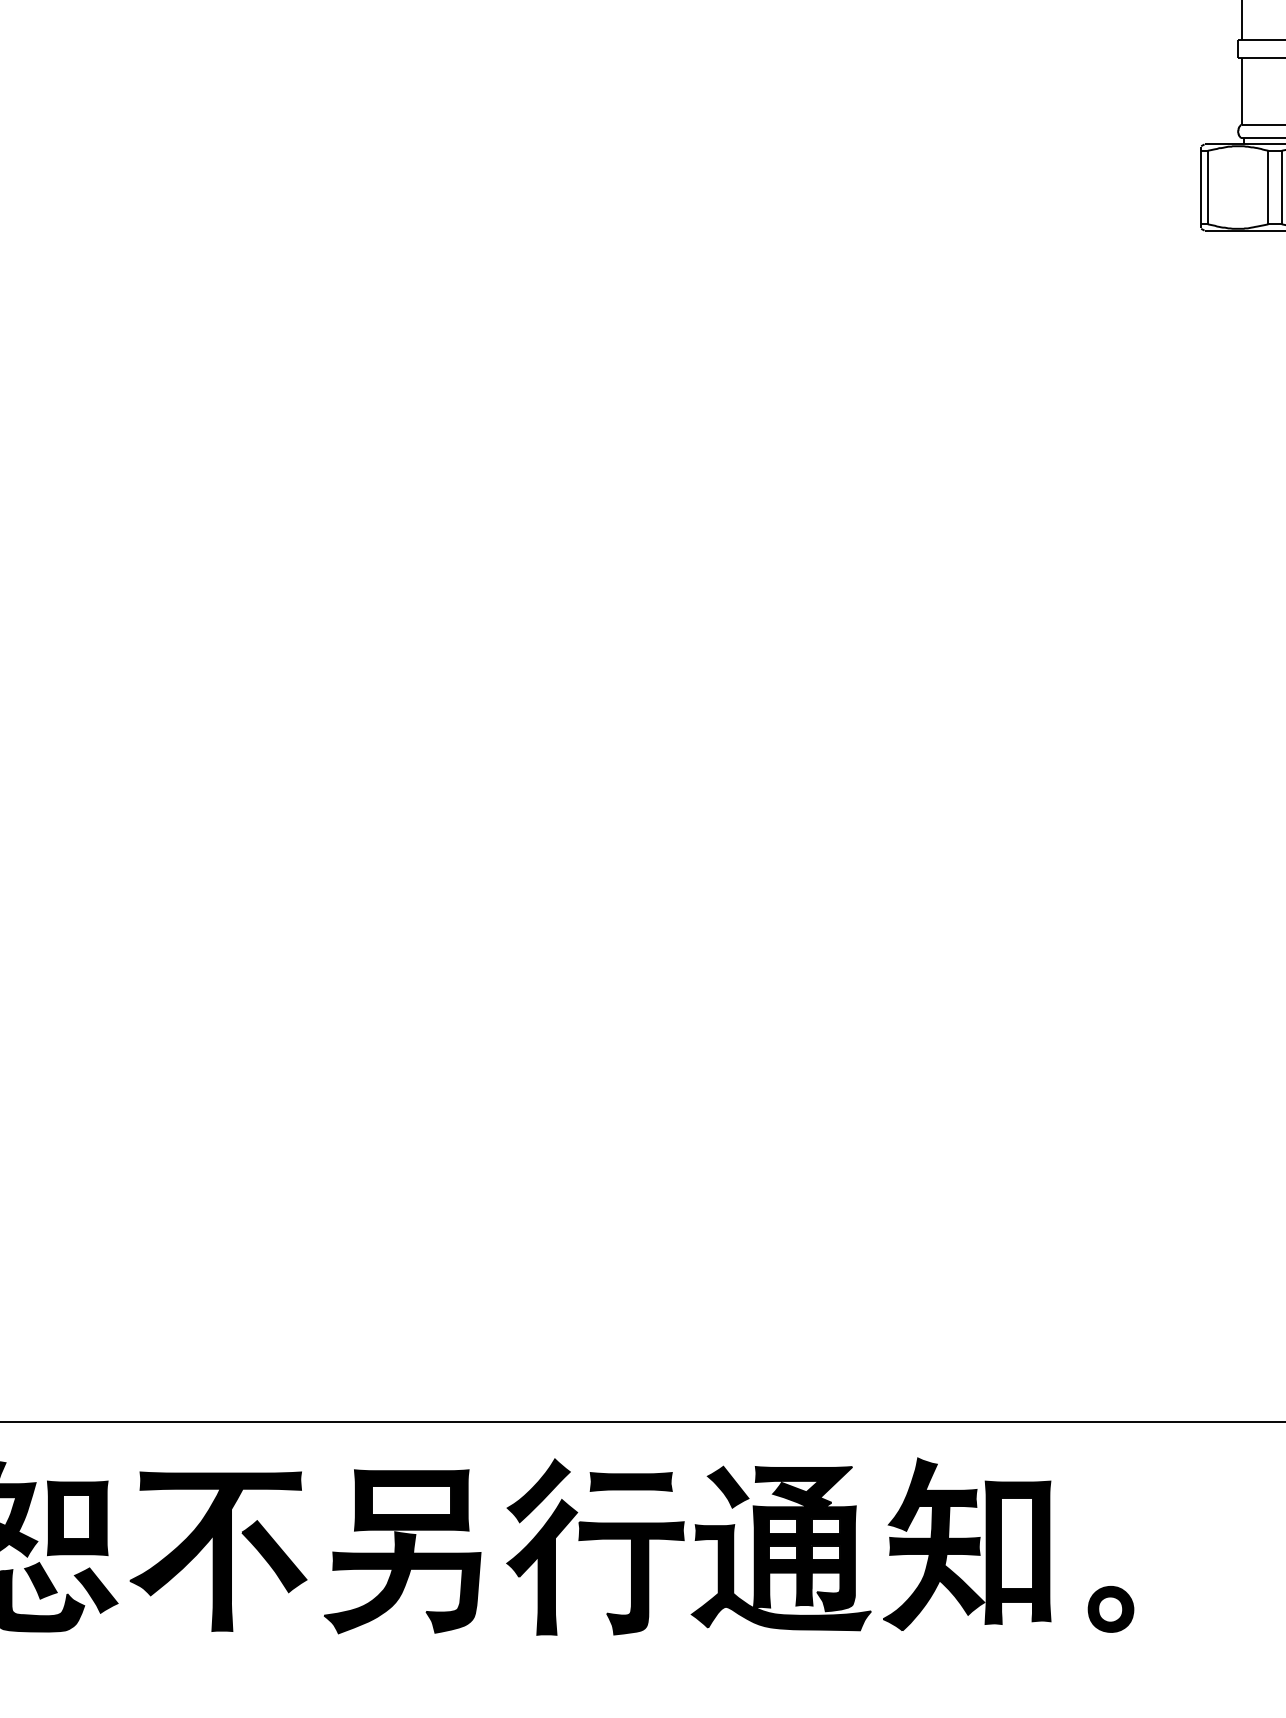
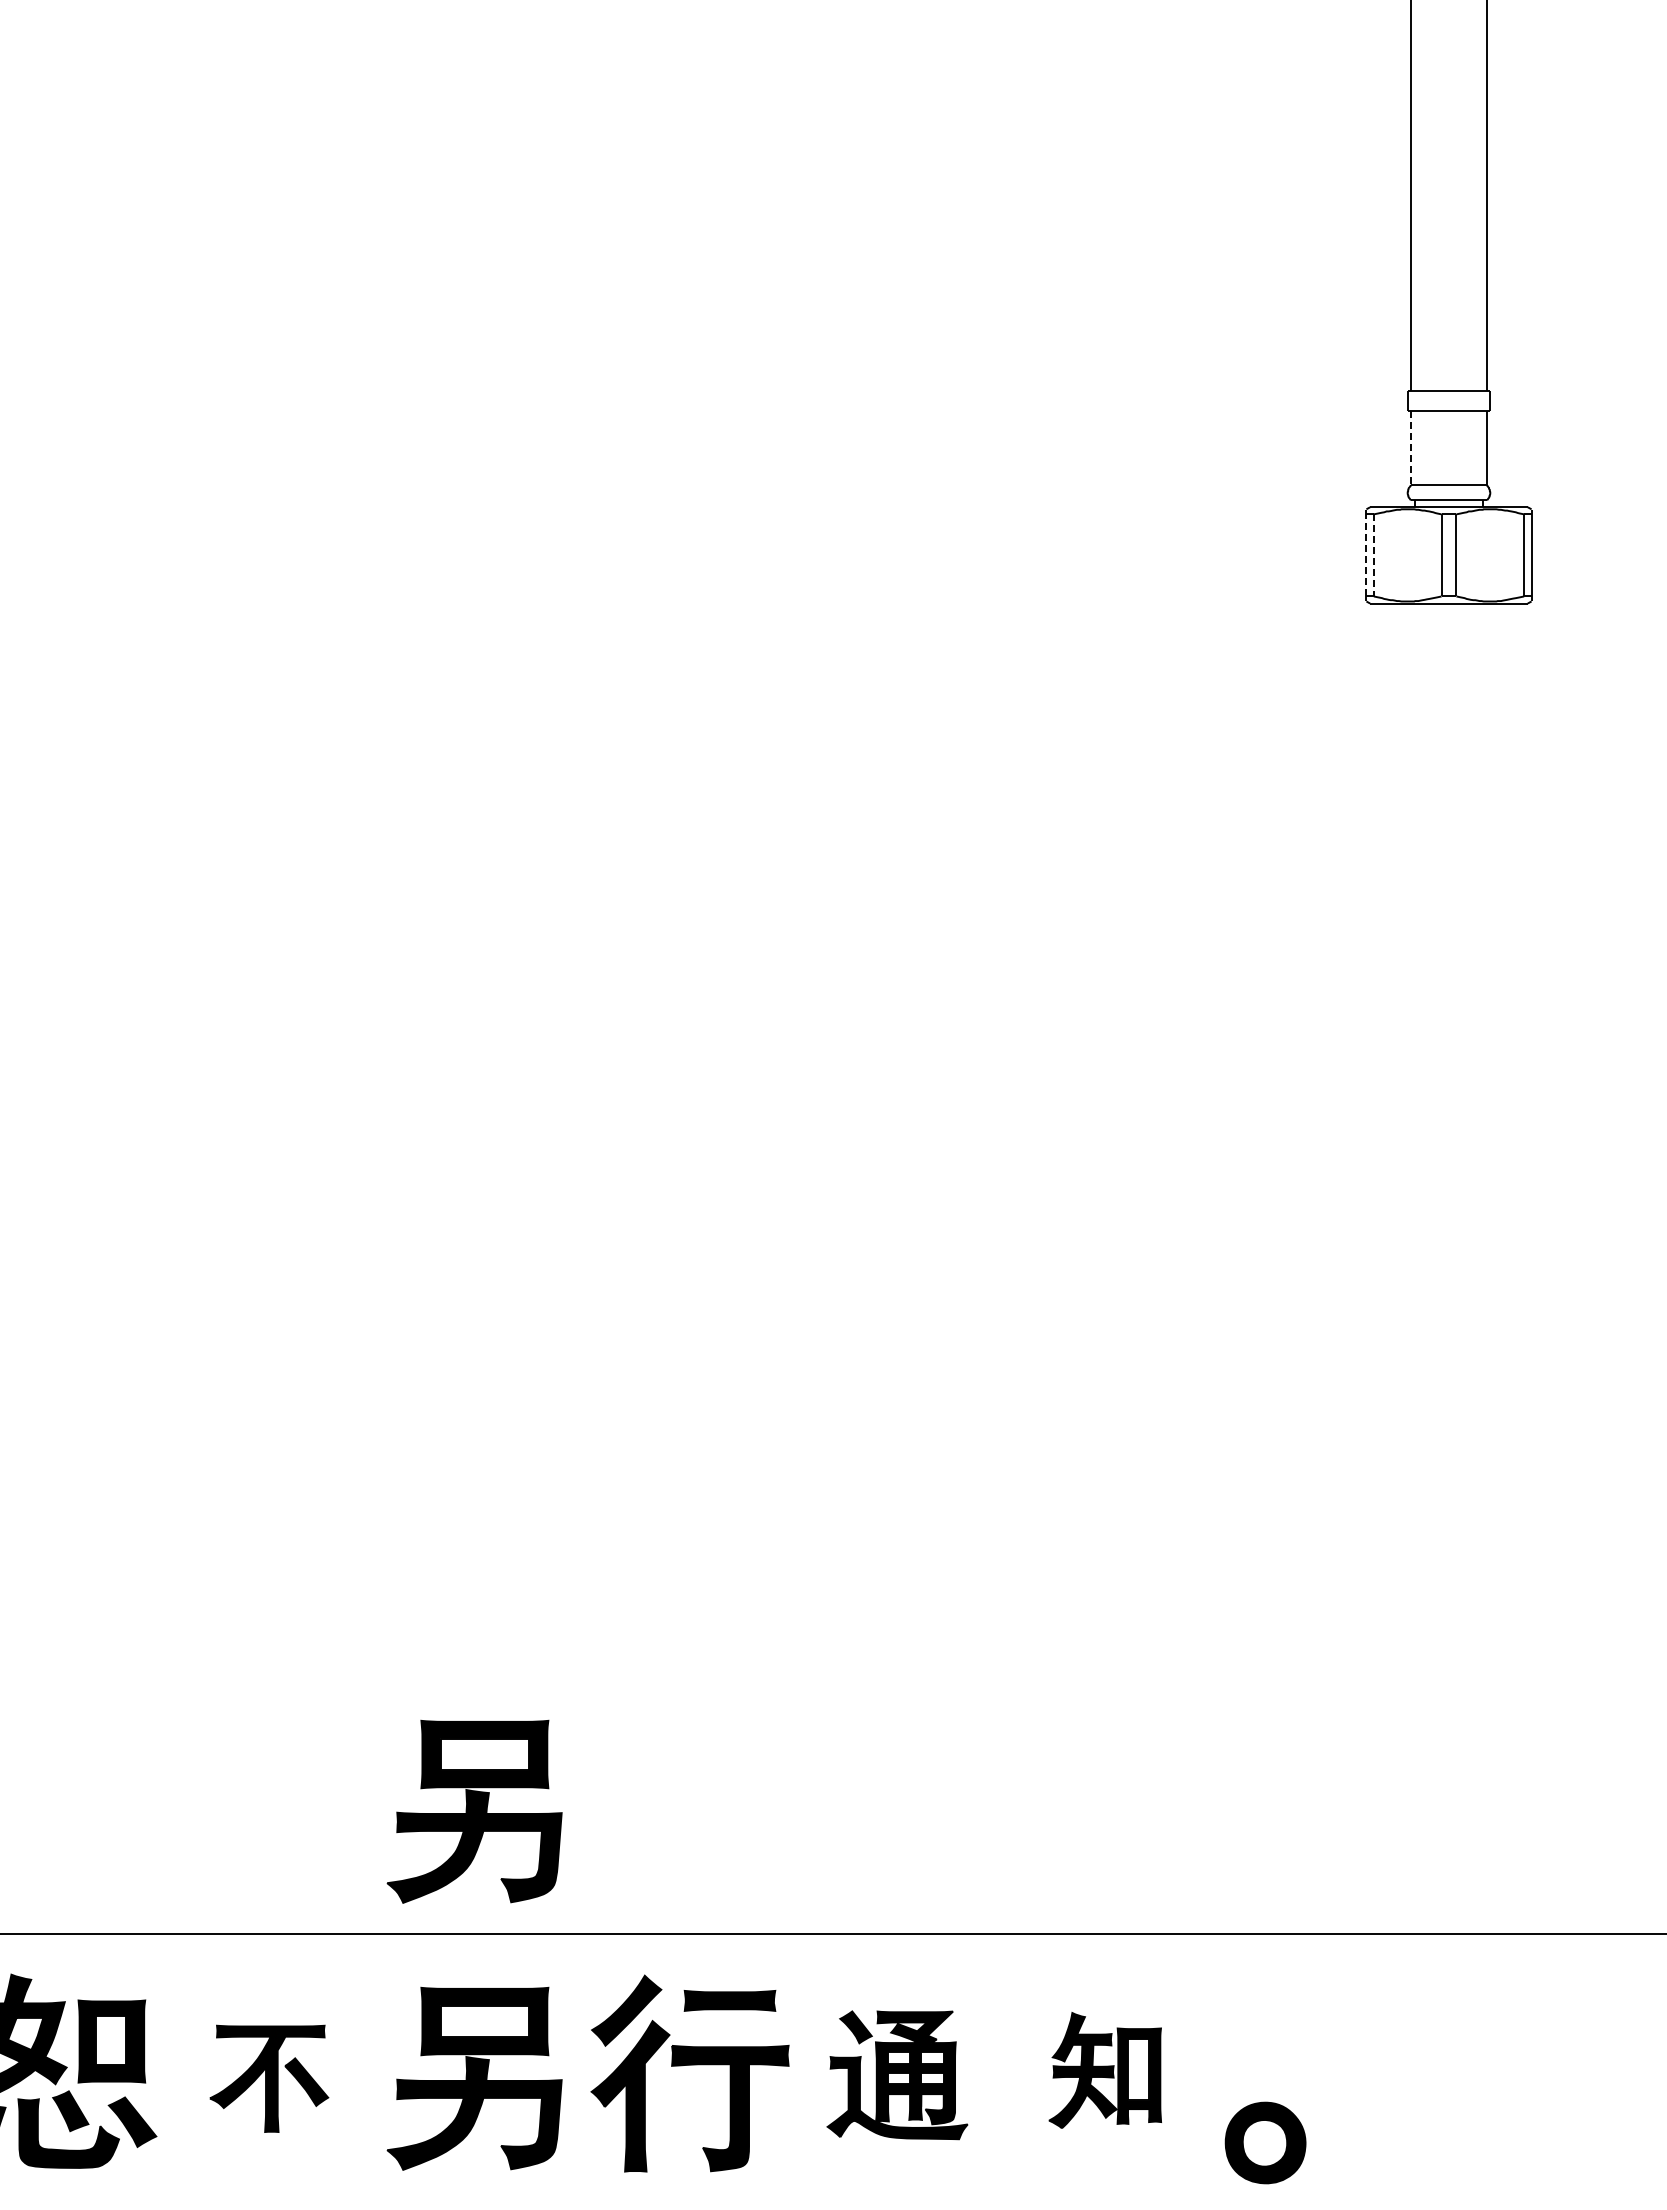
line: (1241, 91) -> (1411, 448), solid -> dashed
line: (1201, 186) -> (1366, 554), solid -> dashed
line: (1207, 187) -> (1373, 555), solid -> dashed
part: (402, 1312) -> (474, 1811), added
part: (967, 1544) -> (1105, 2070), size x0.6
part: (781, 1548) -> (897, 2075), size x0.7
part: (218, 1551) -> (269, 2078), size x0.6
part: (1110, 1609) -> (1265, 2143), size x1.6

